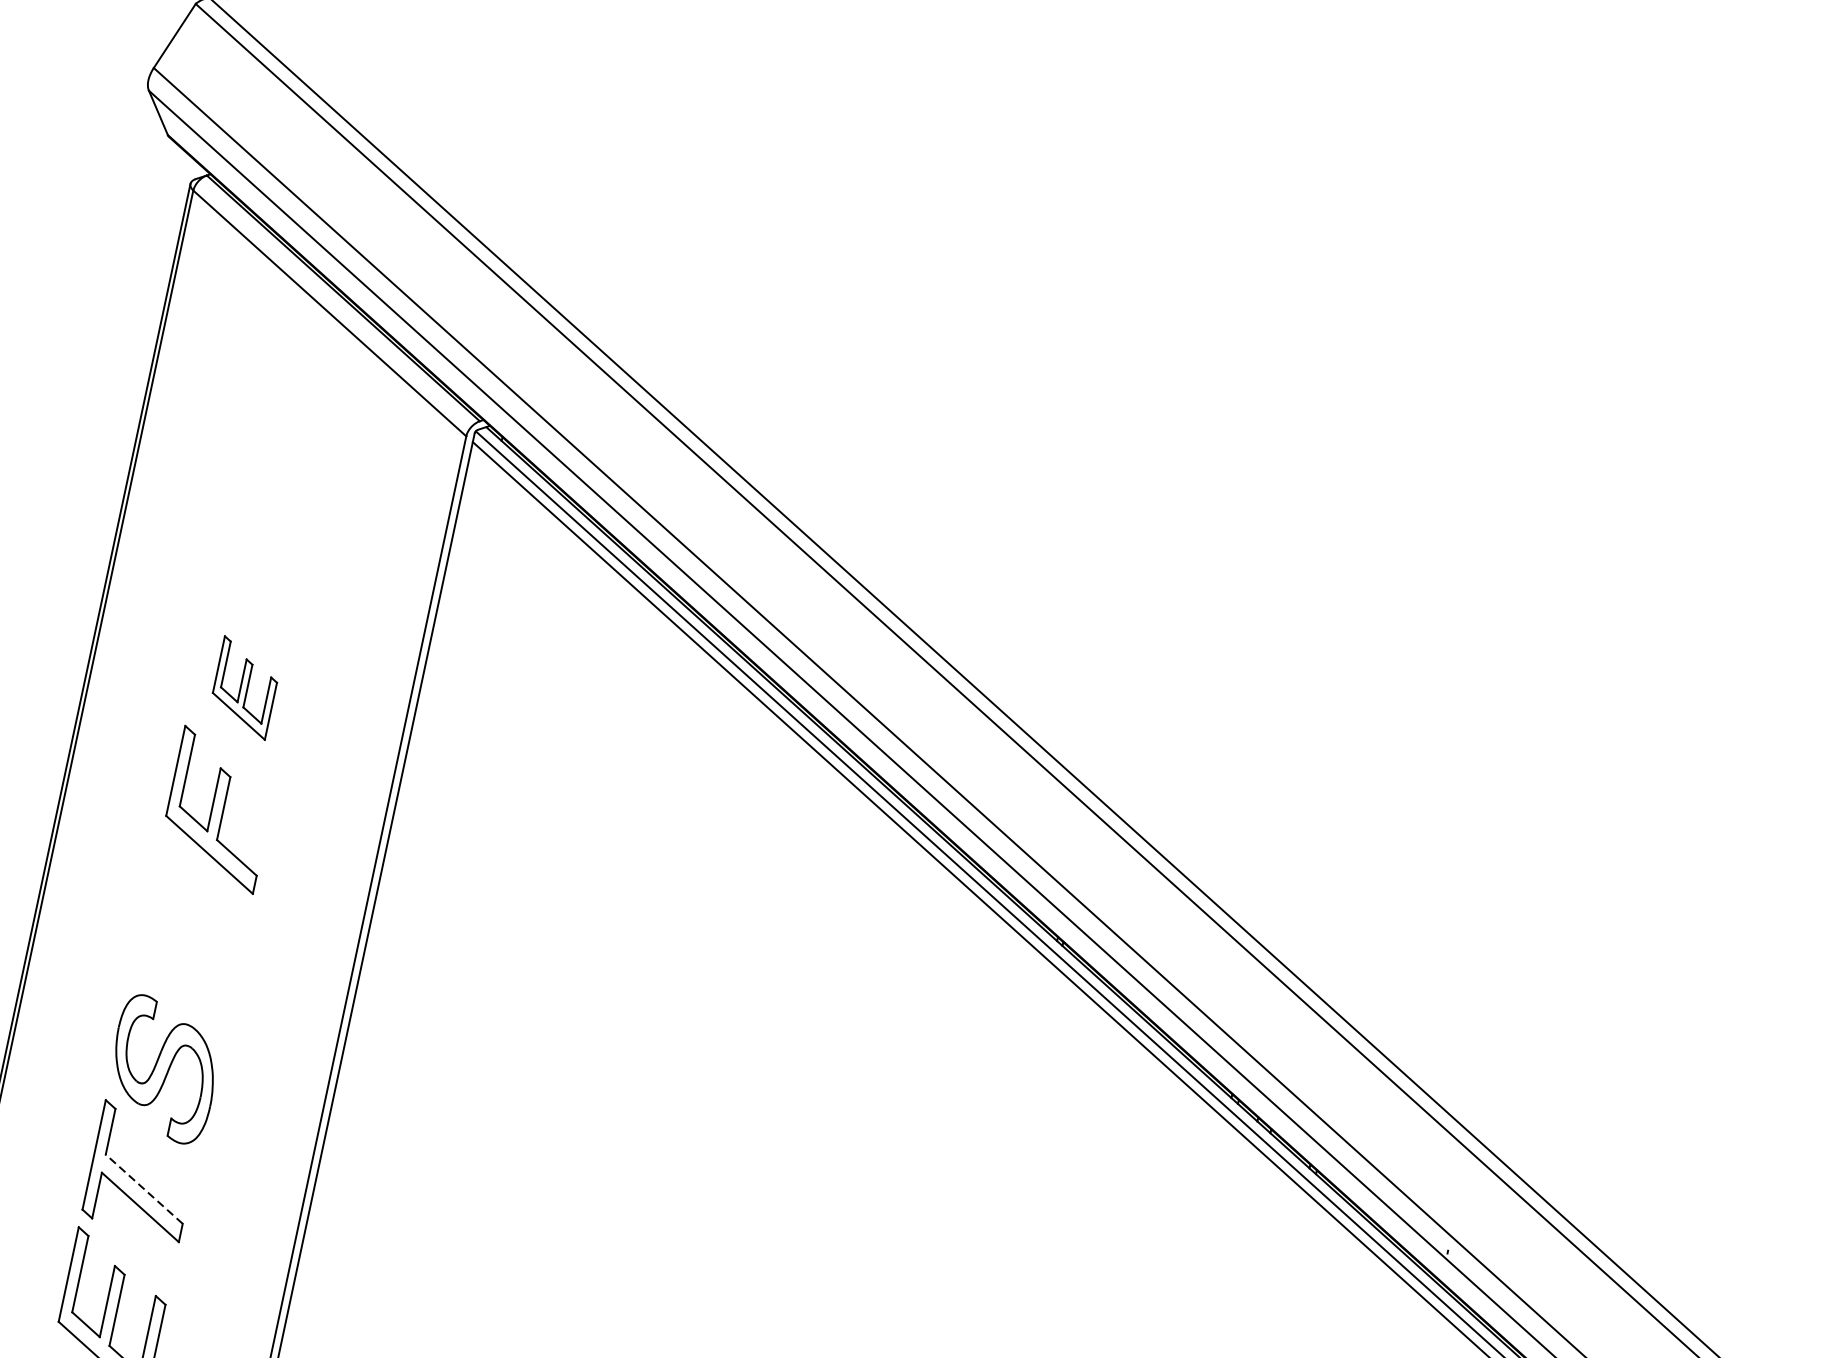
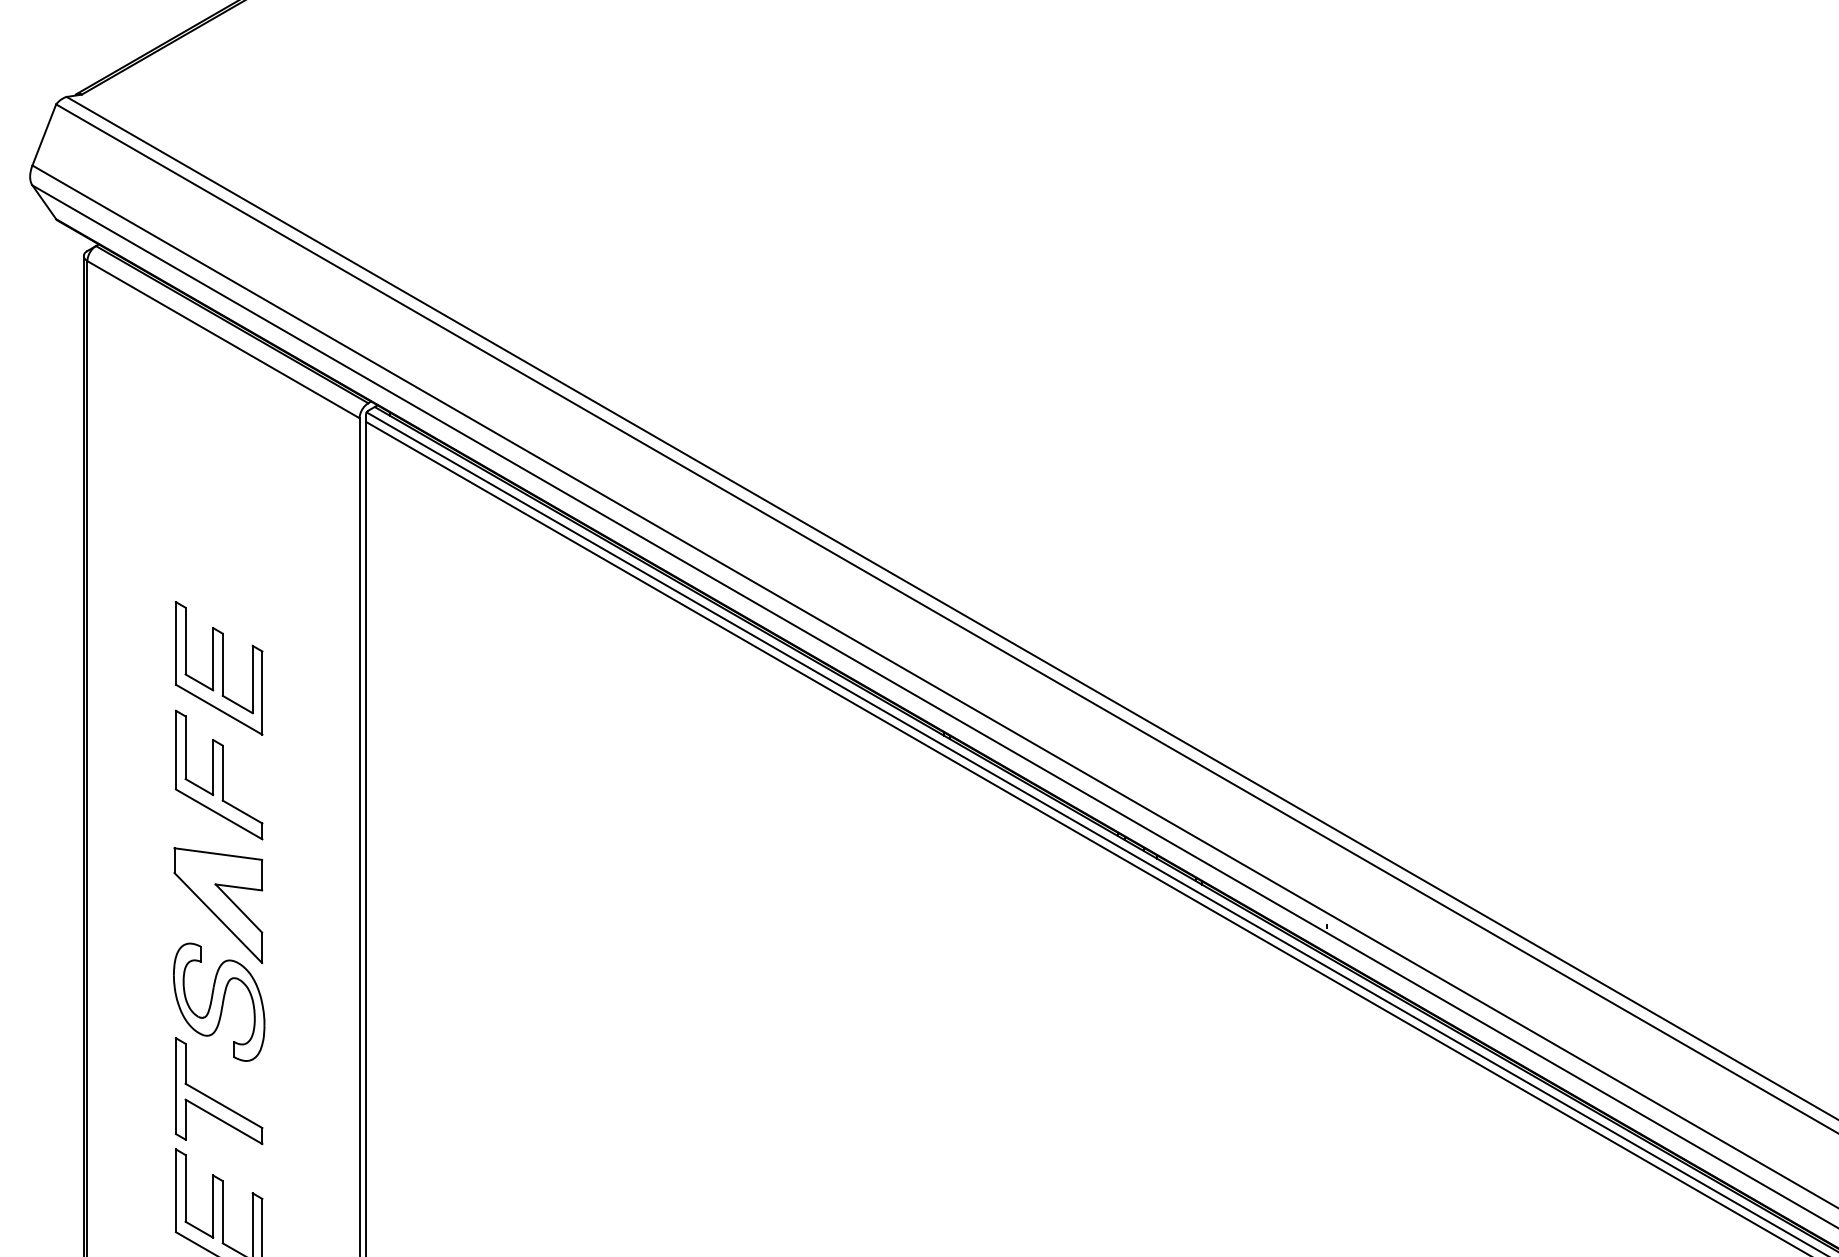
part: (244, 687) -> (218, 668), size x1.67
part: (186, 958) -> (218, 905), added
line: (143, 1188) -> (223, 1105), dashed -> solid

